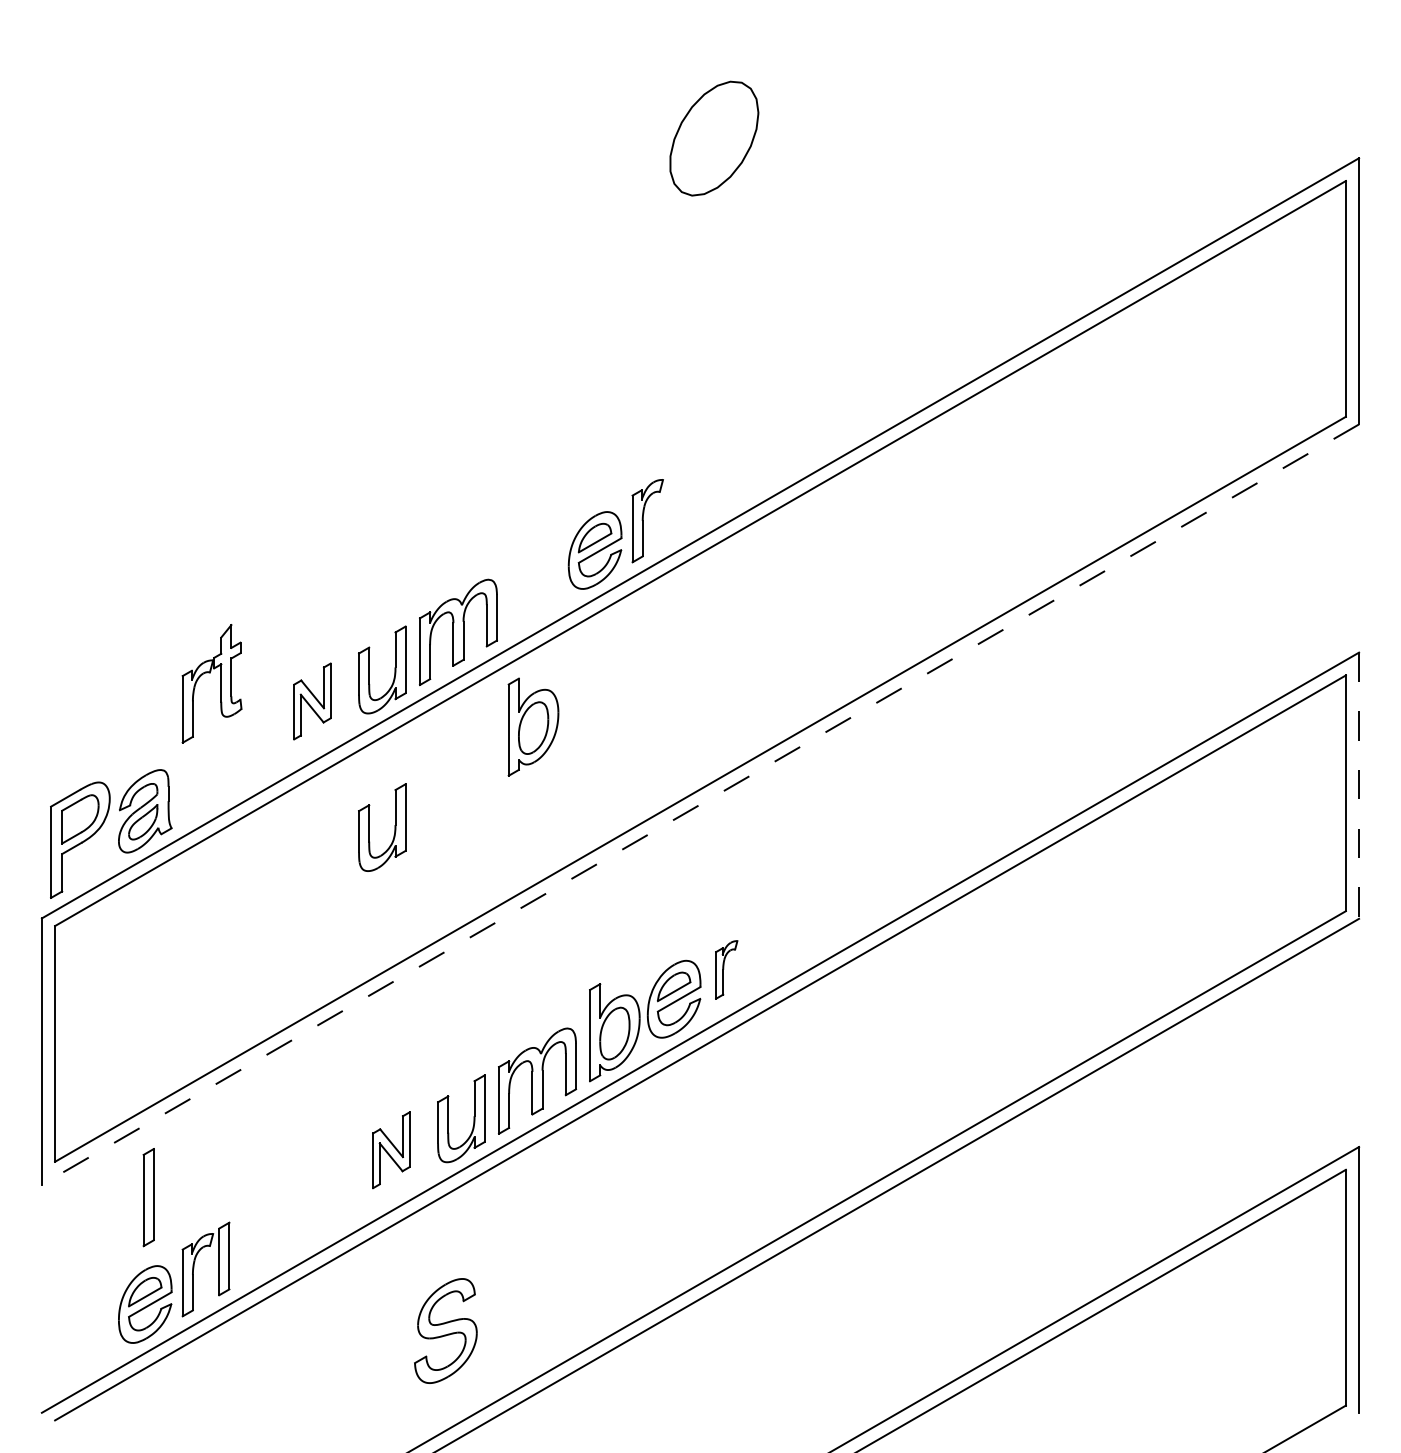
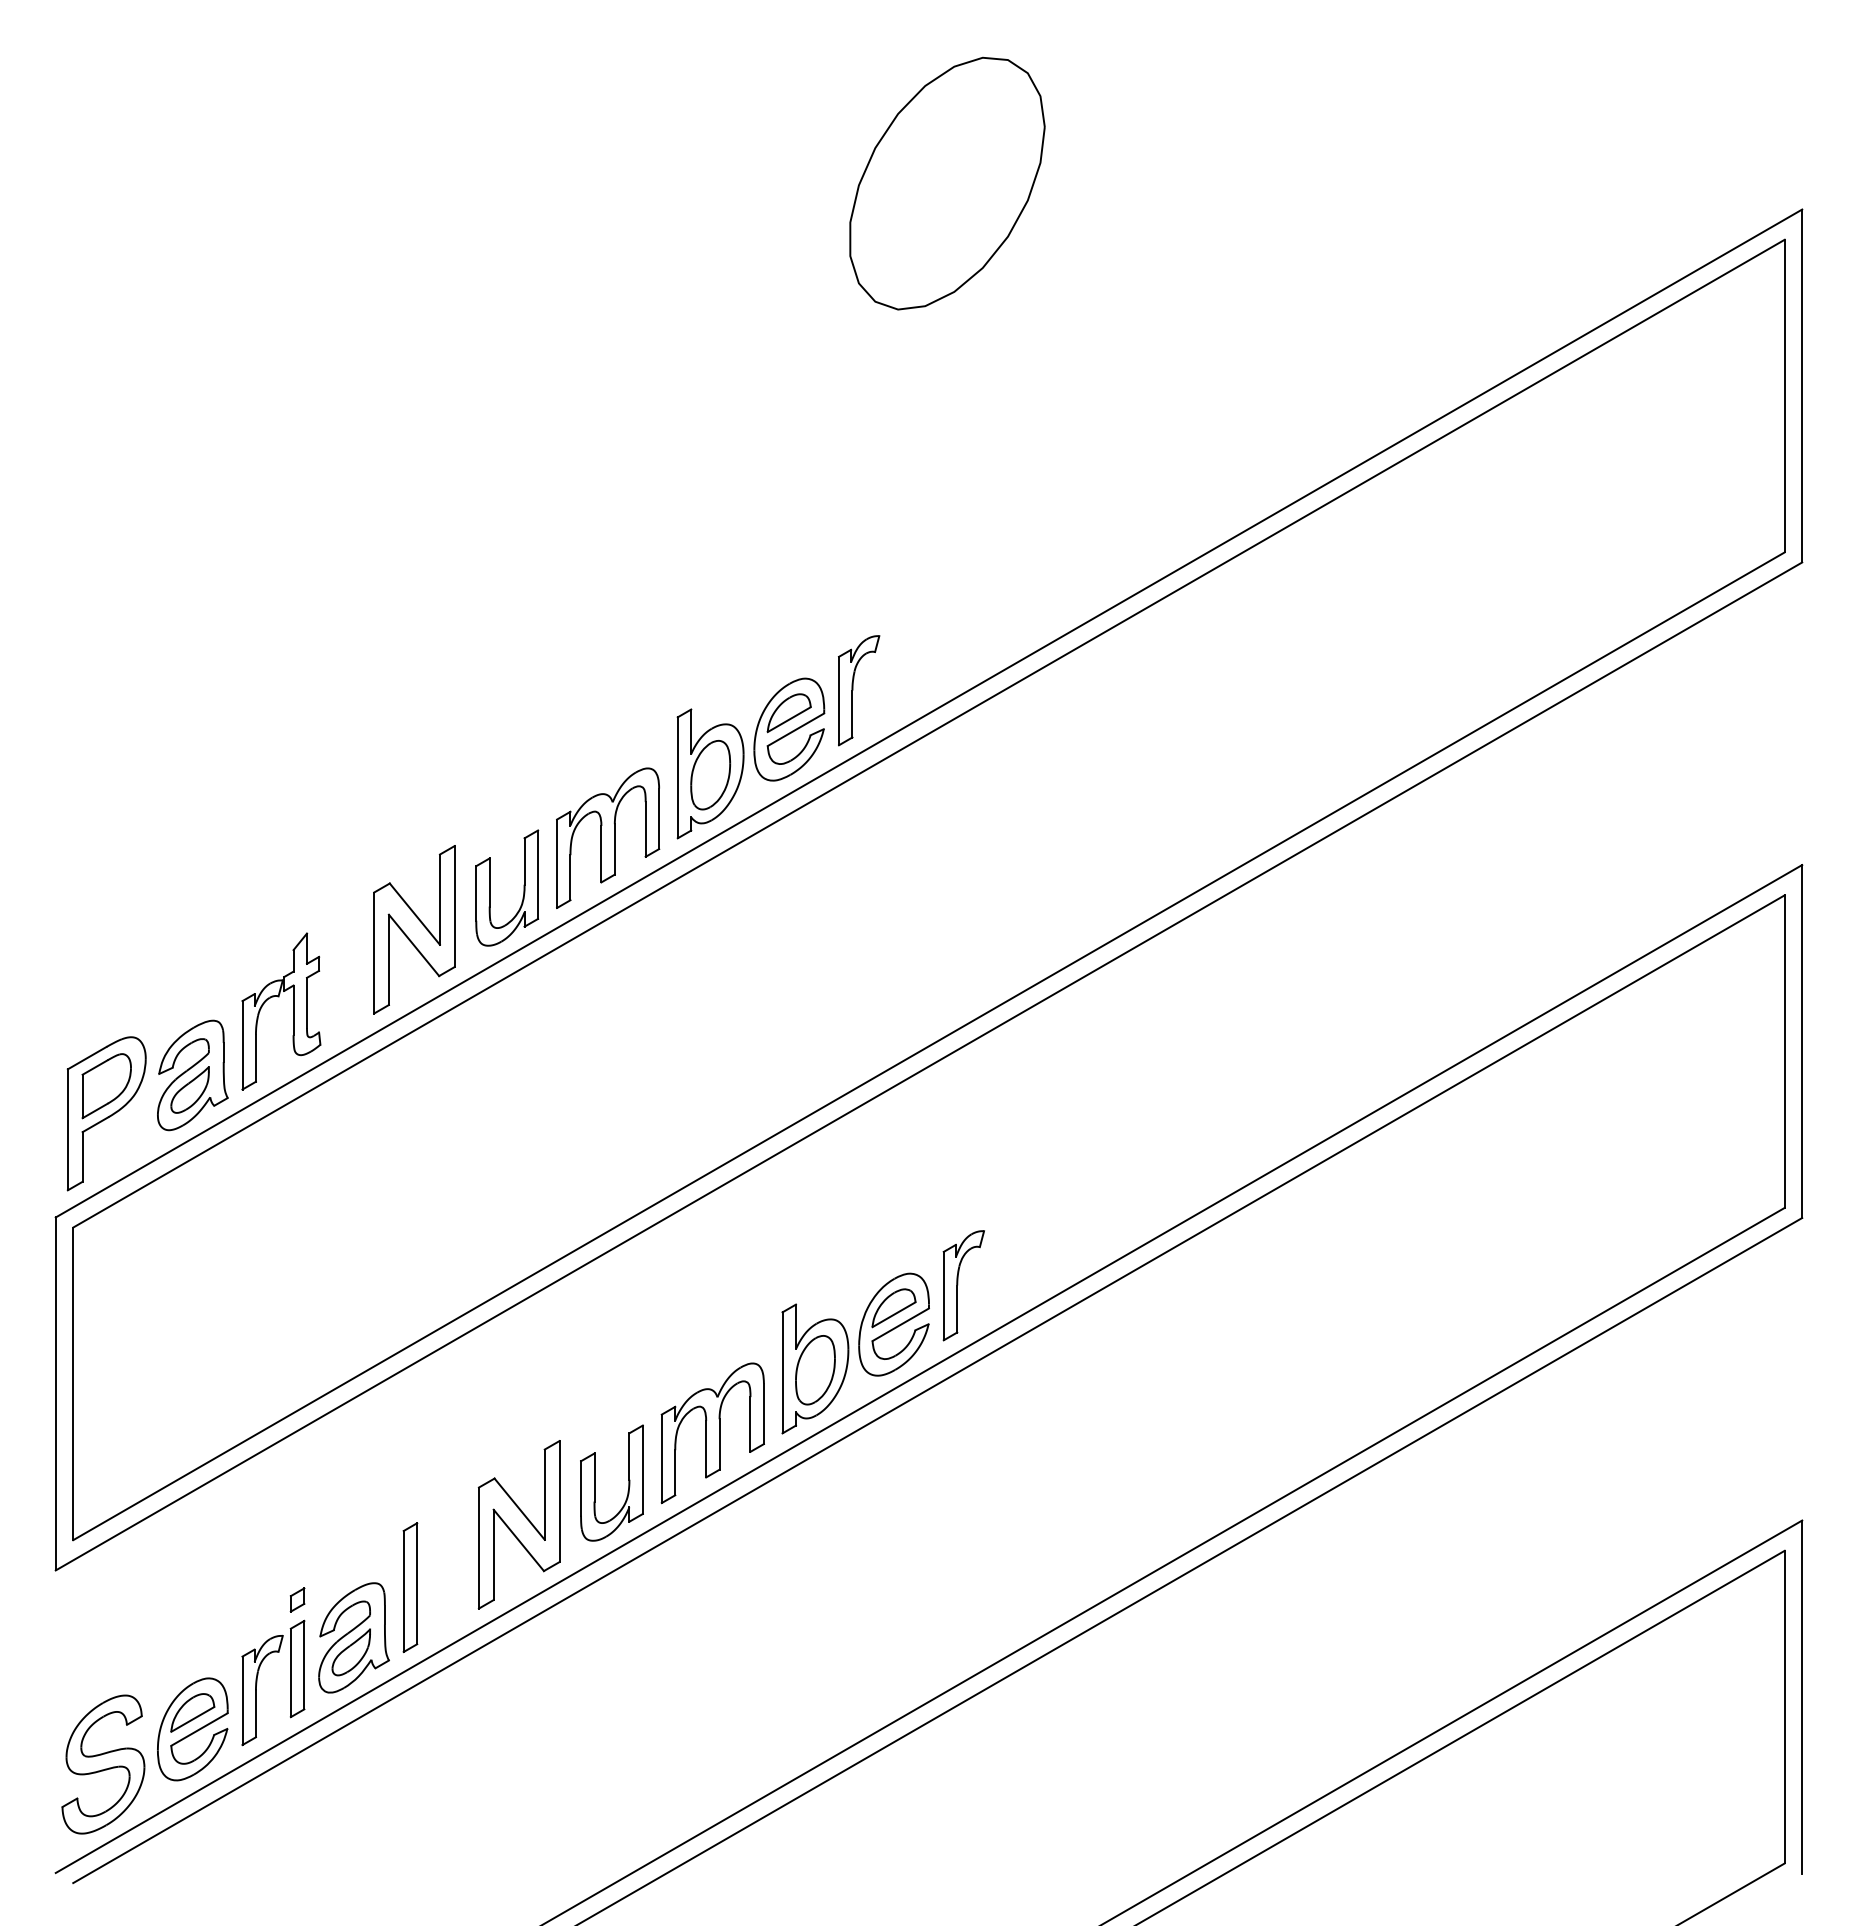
part: (714, 138) -> (947, 183), size x1.67
part: (221, 683) -> (293, 1011), moved
part: (312, 701) -> (414, 929), size x1.67
part: (533, 726) -> (710, 773), moved
line: (1359, 786) -> (1802, 1042), dashed -> solid
line: (700, 804) -> (928, 1066), dashed -> solid
part: (394, 827) -> (523, 1096), removed
part: (726, 969) -> (963, 1285), size x1.43
part: (390, 1149) -> (518, 1524), size x1.67
part: (148, 1197) -> (410, 1587), moved
part: (224, 1206) -> (297, 1599), added
part: (266, 1235) -> (353, 1637), added
part: (445, 1330) -> (103, 1764), moved

